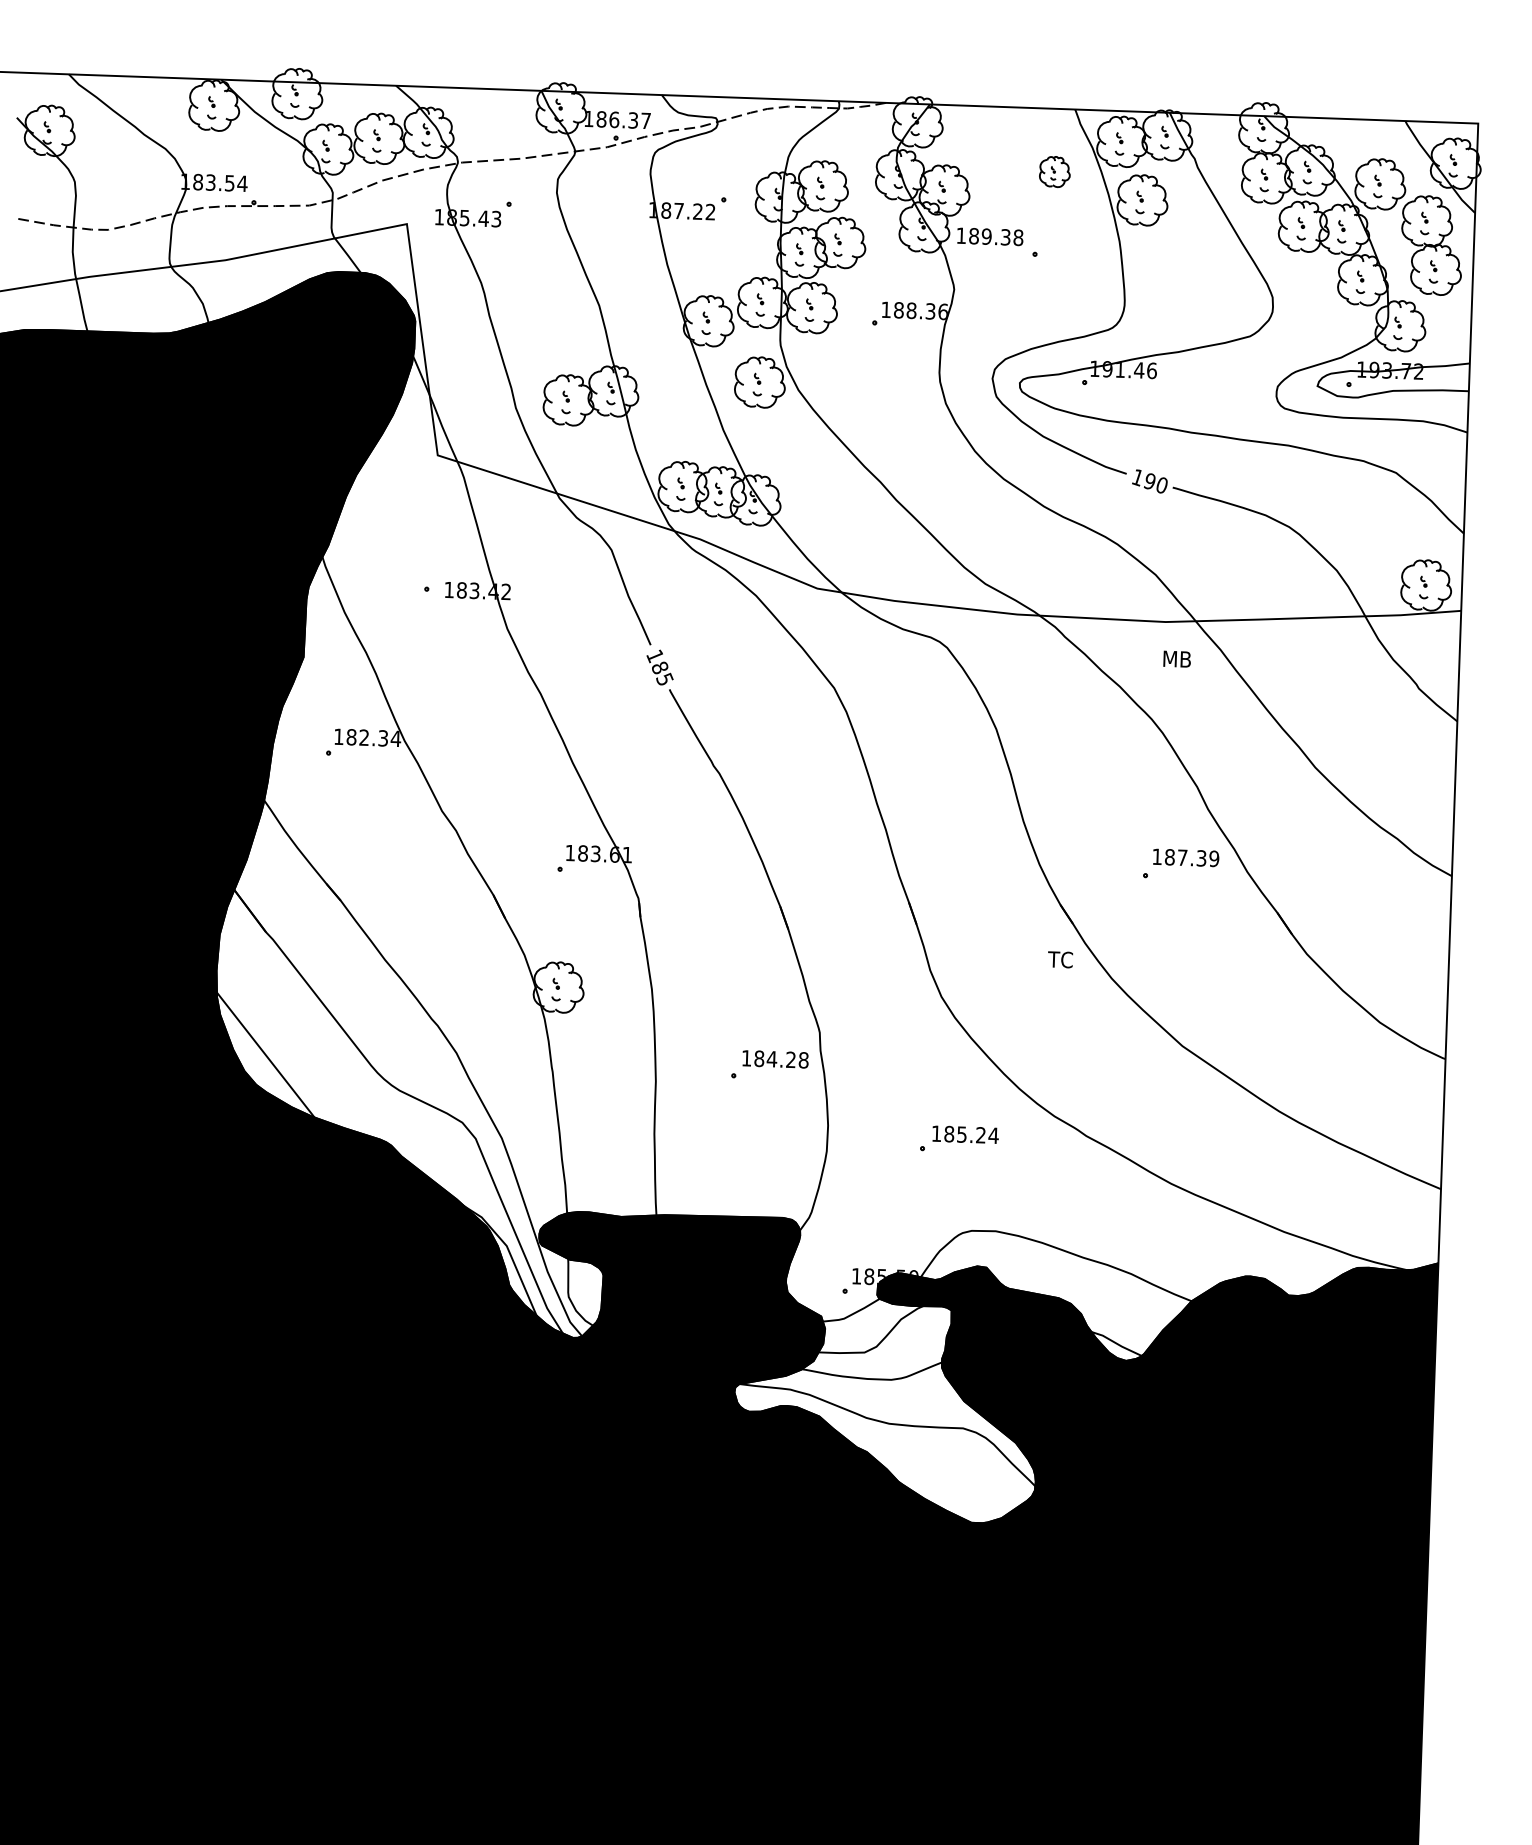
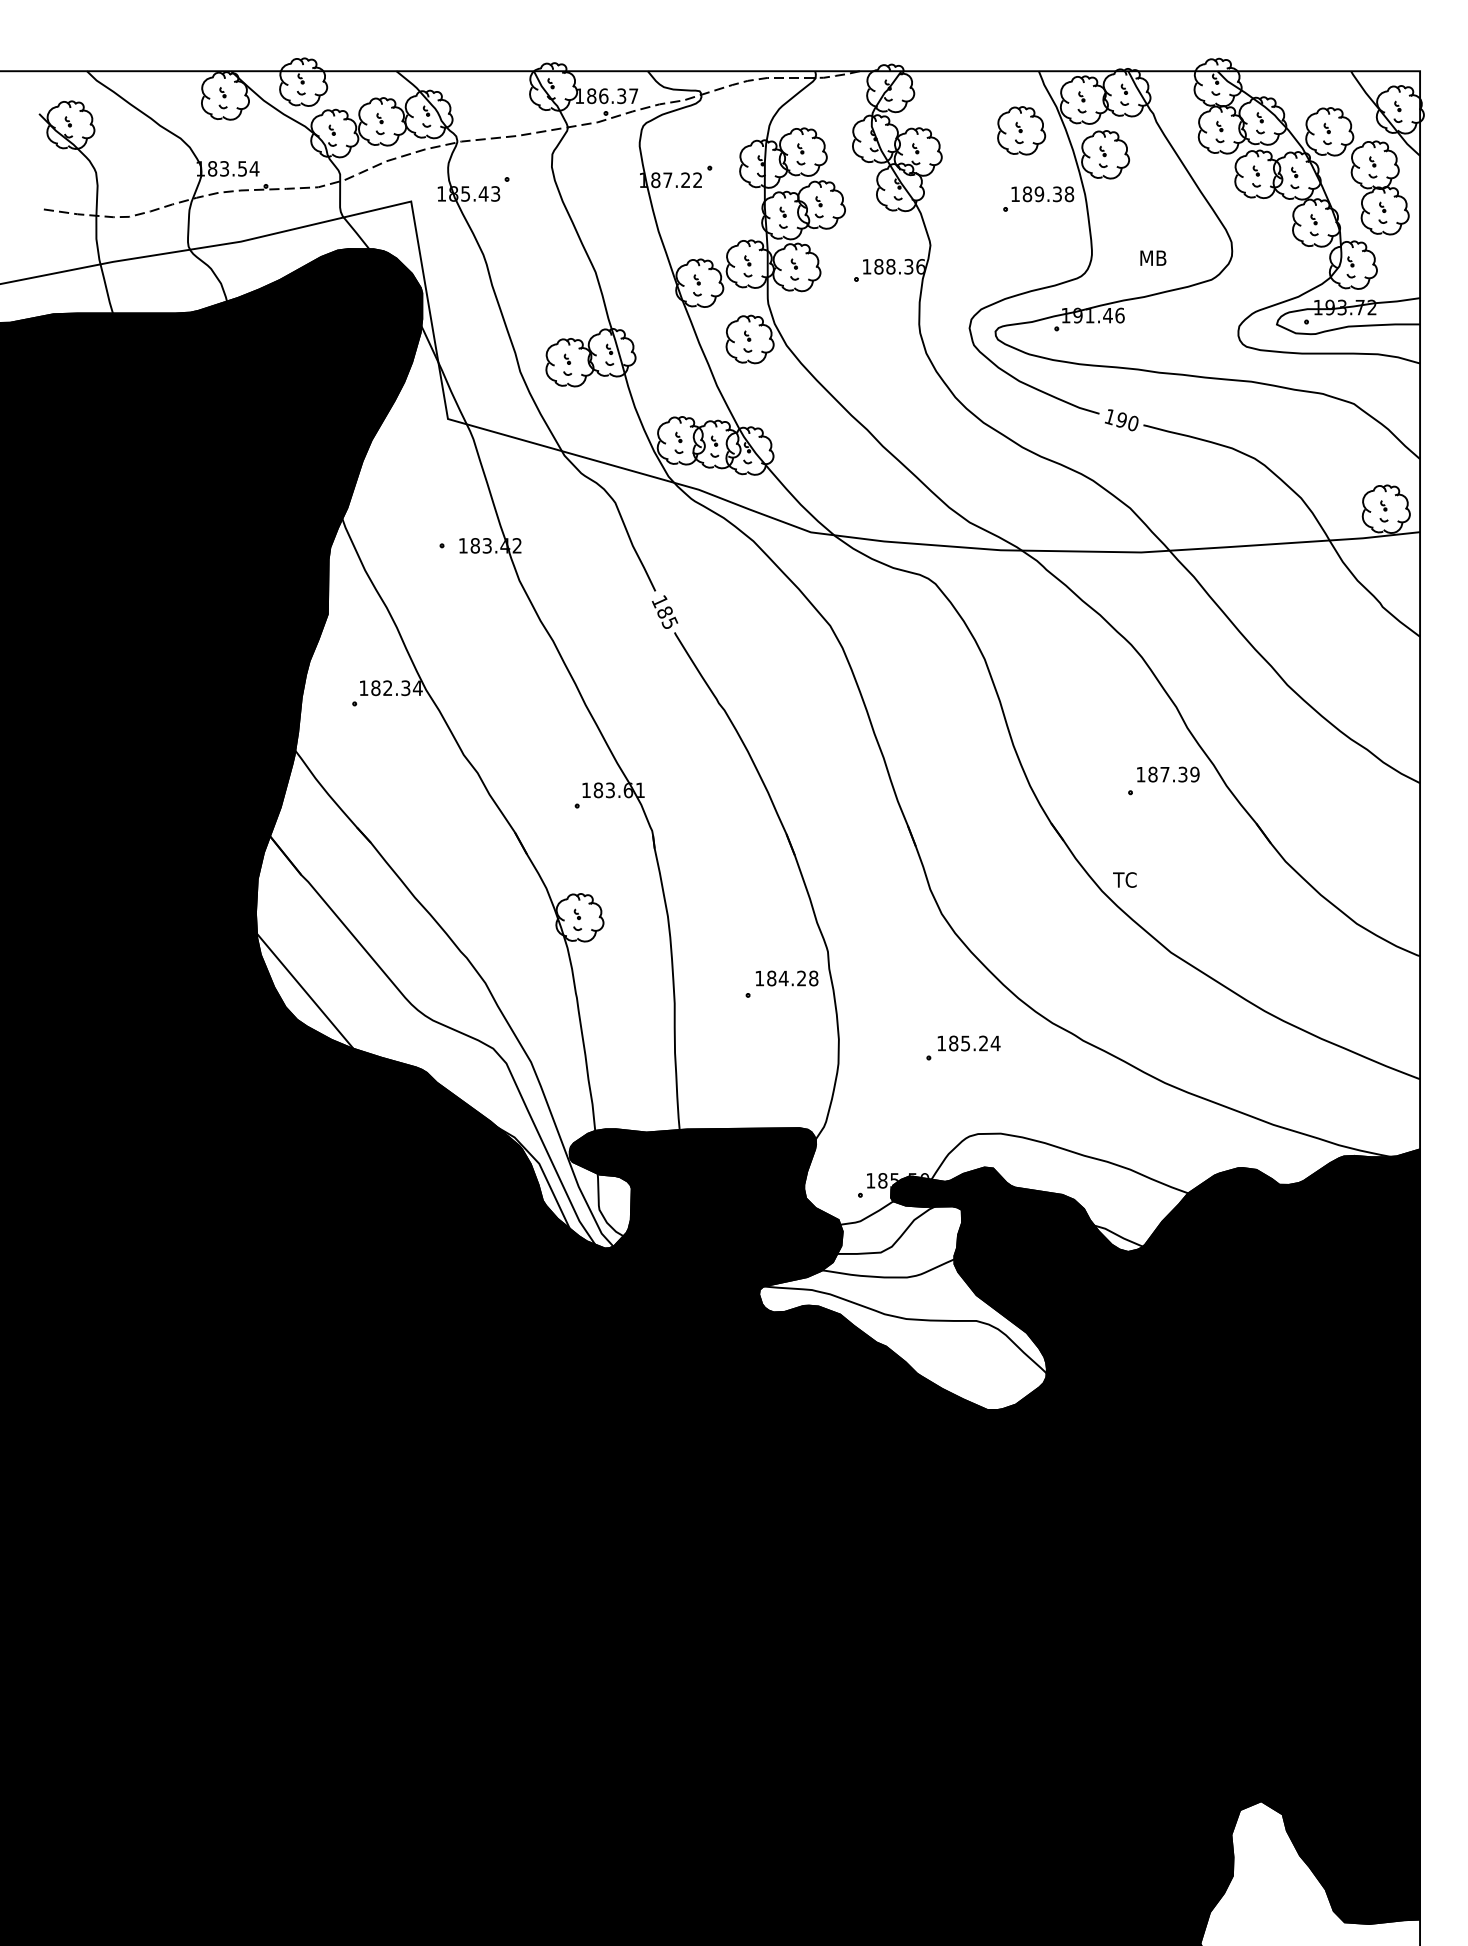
part: (1054, 171) -> (1021, 130), size x1.67
text: (989, 237) -> (1042, 194), moved
text: (1177, 658) -> (1153, 257), moved
text: (1060, 959) -> (1124, 879), moved

